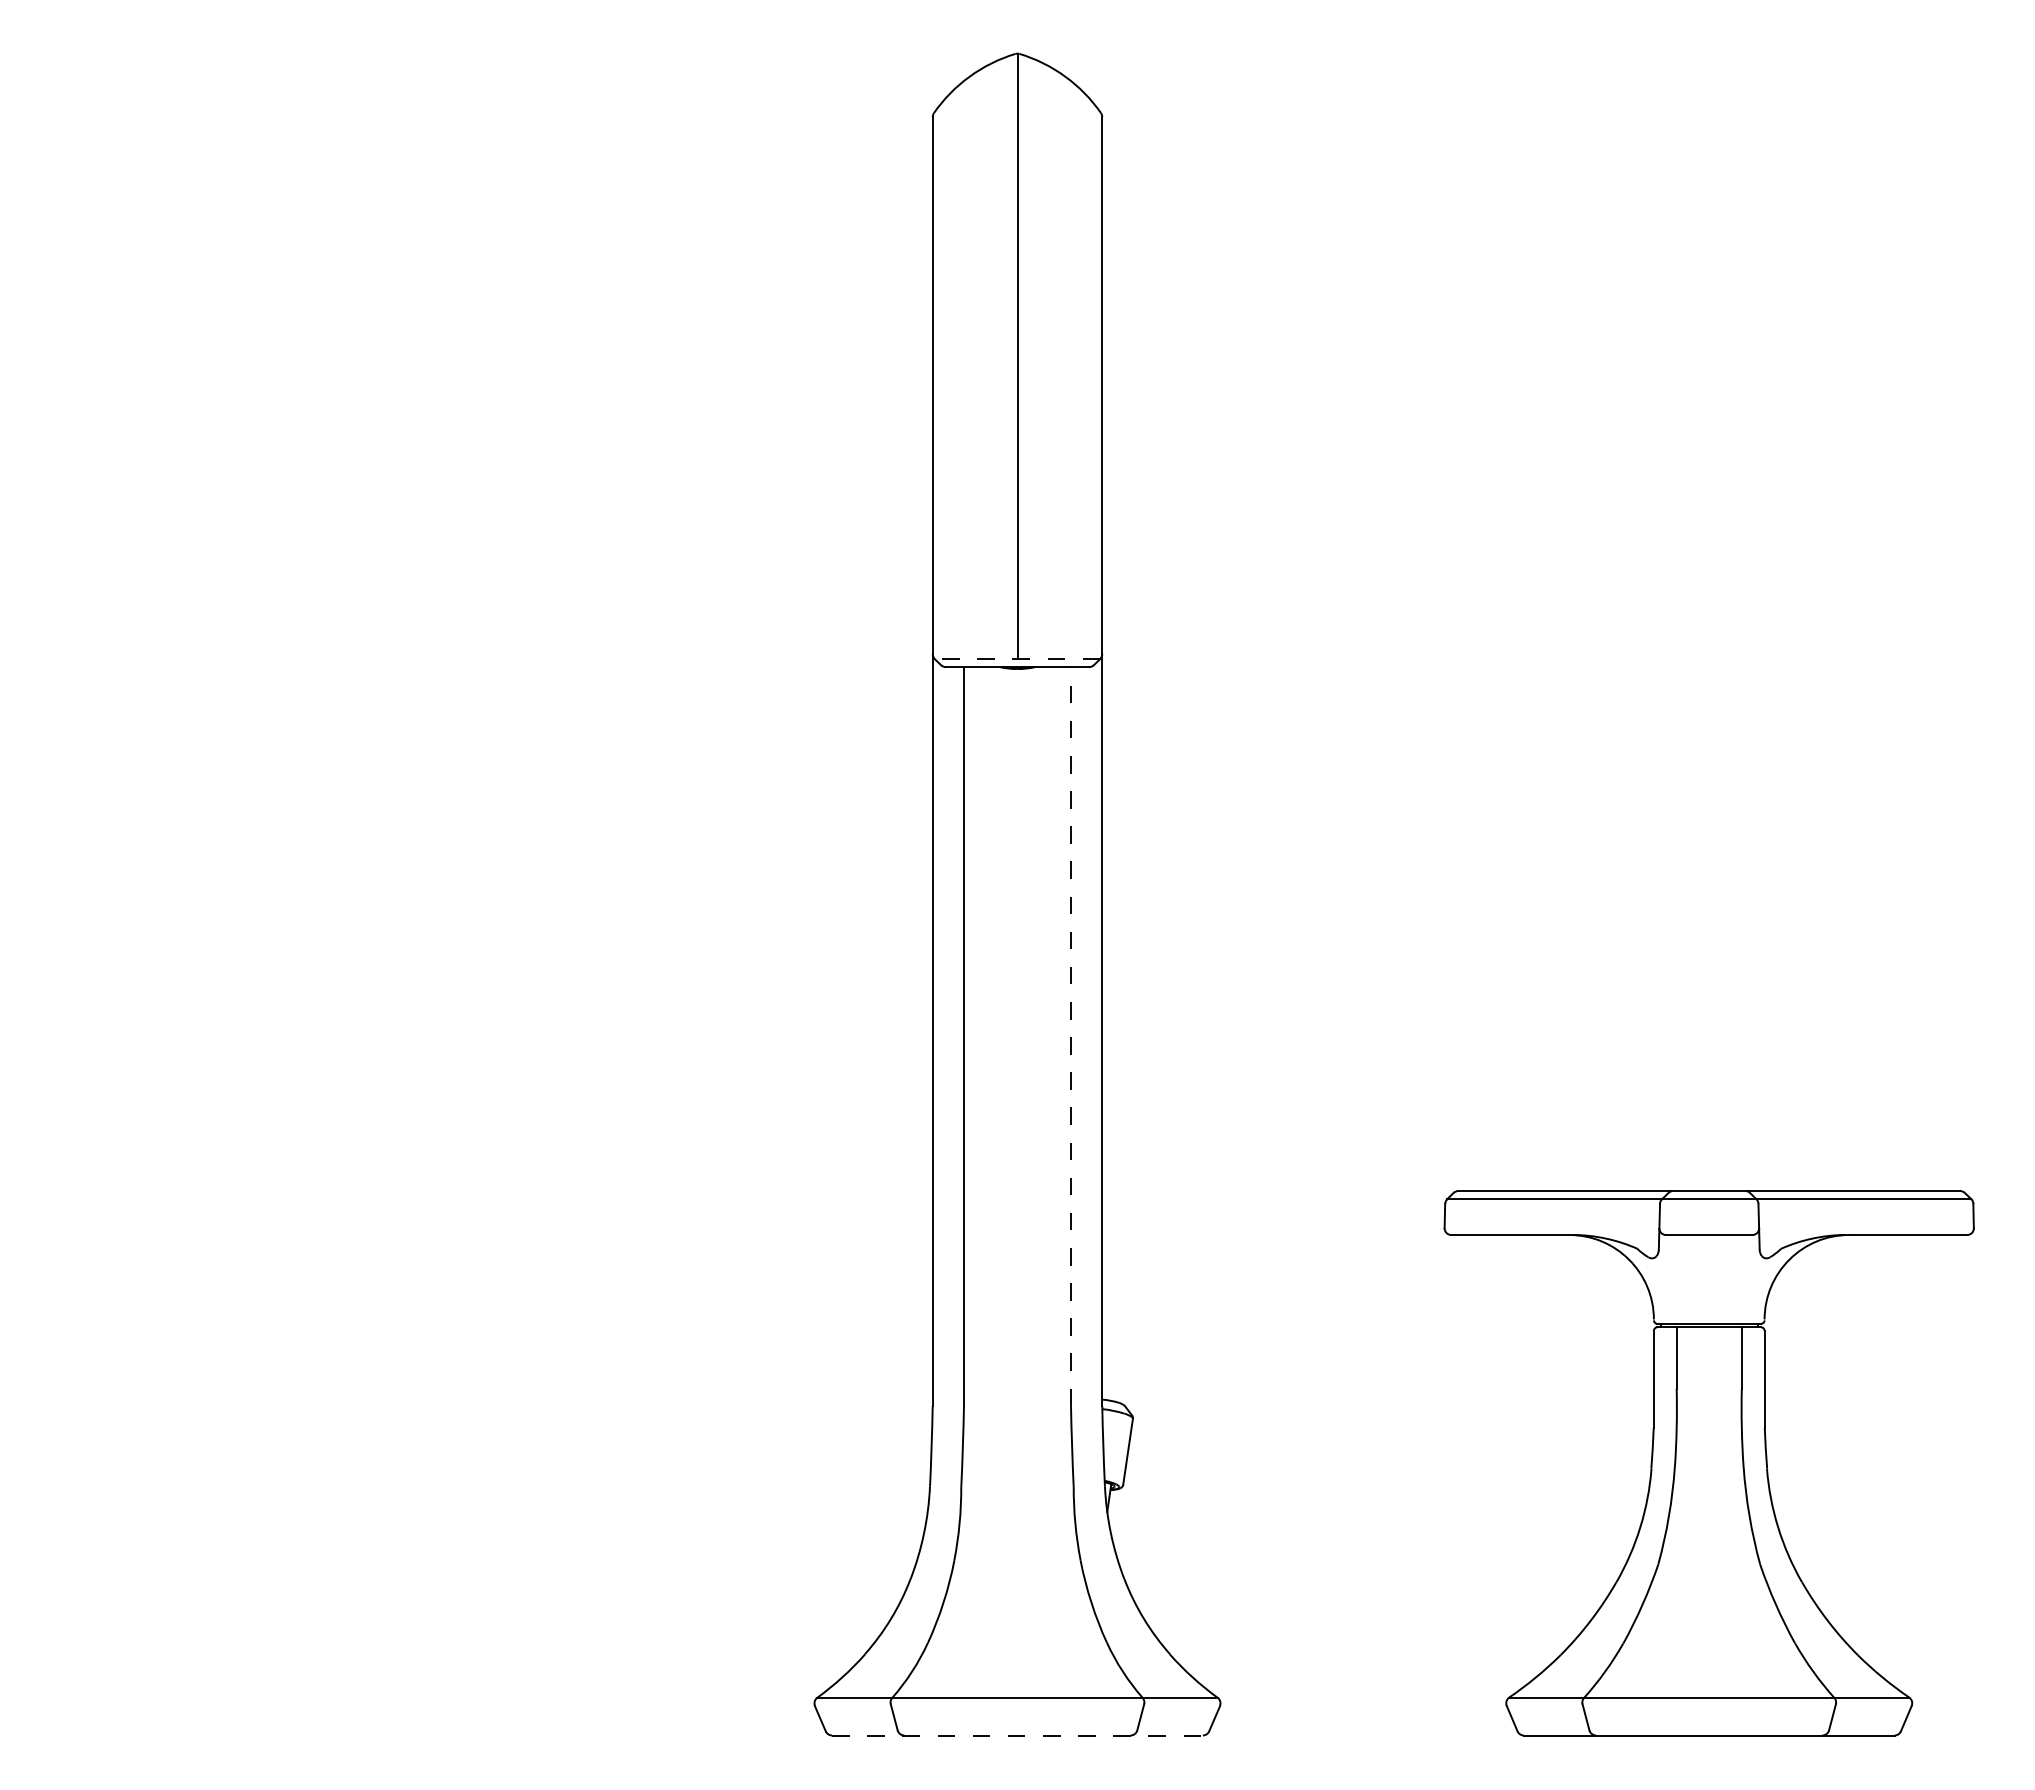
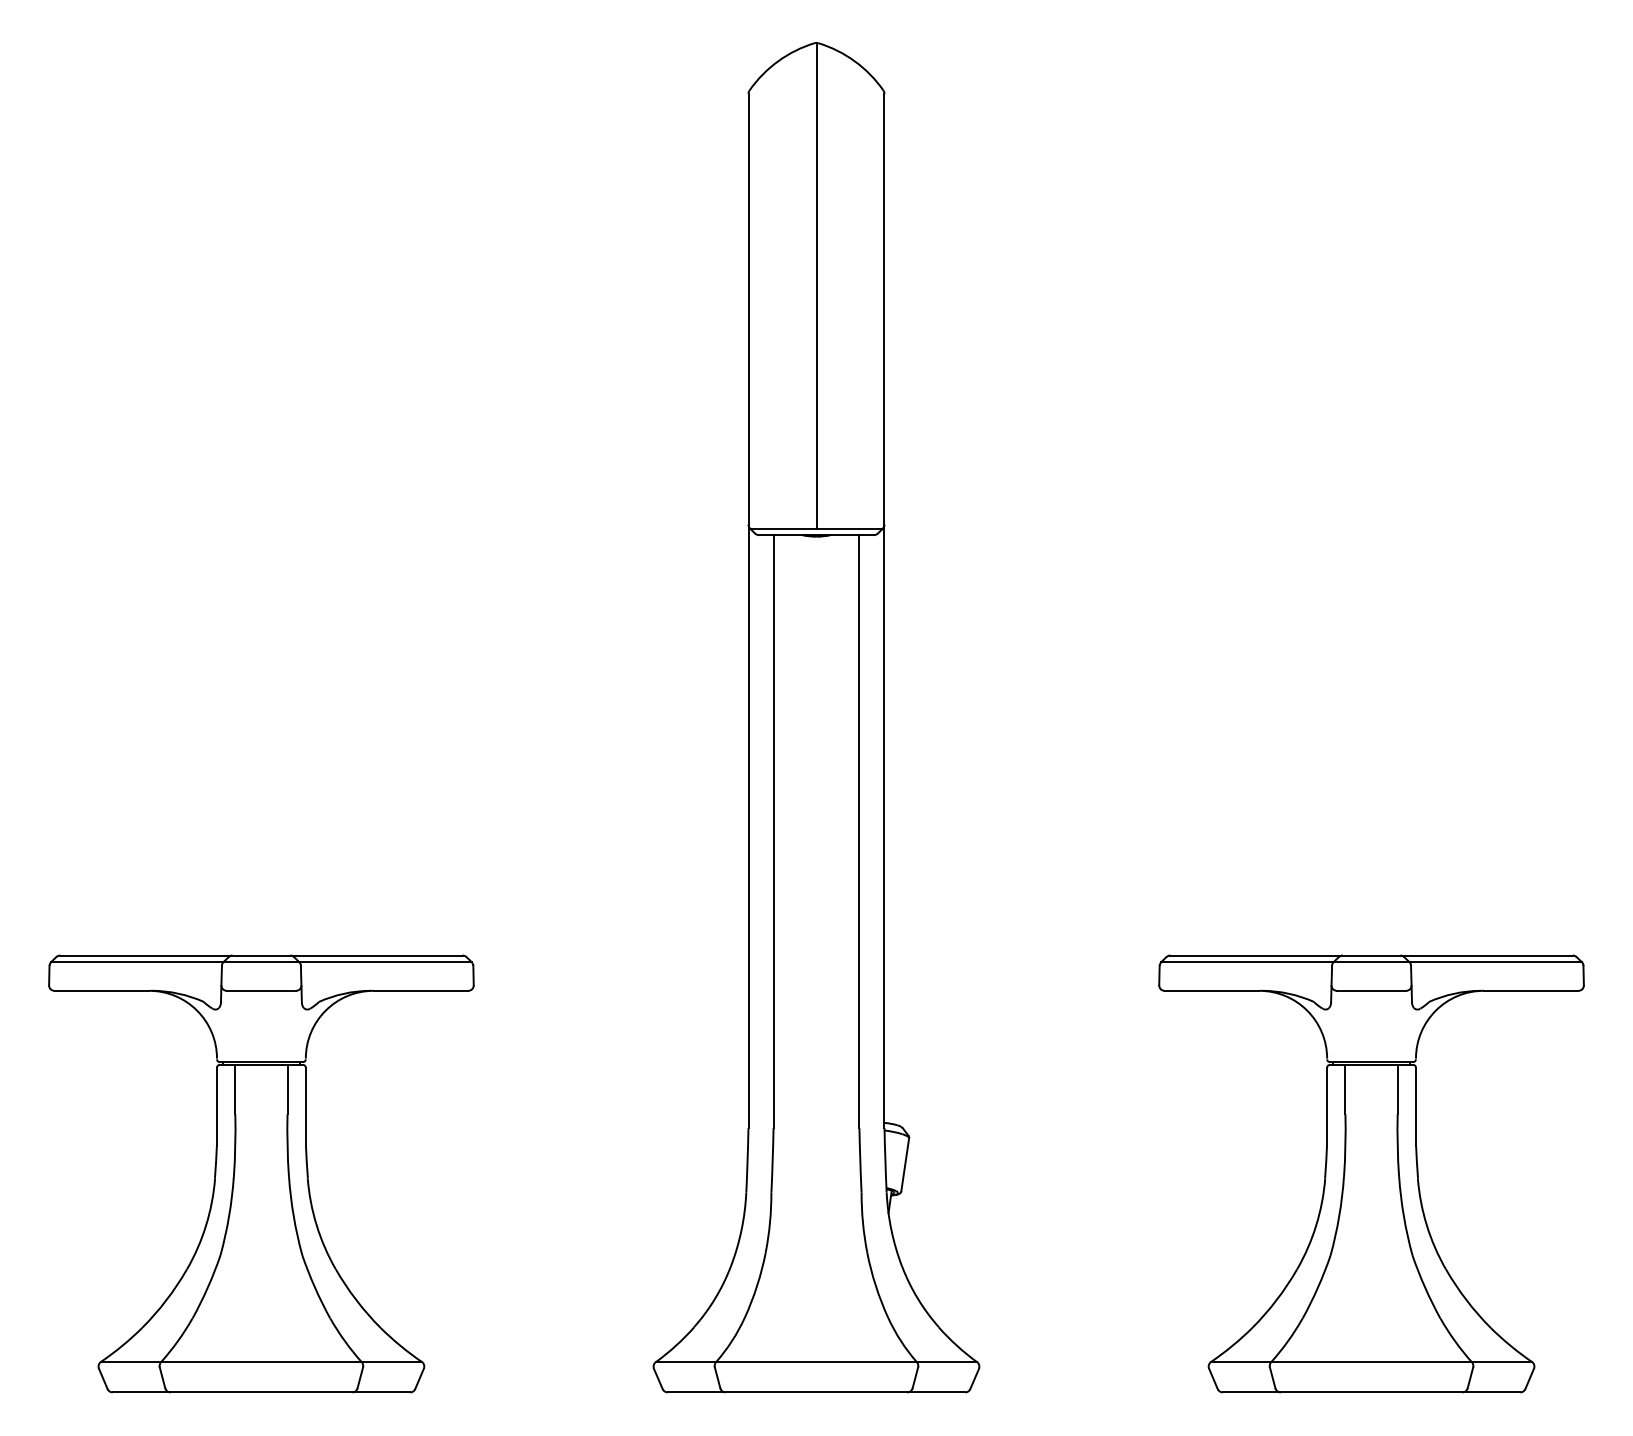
line: (1017, 659) -> (816, 529), dashed -> solid
line: (1070, 1036) -> (859, 831), dashed -> solid
part: (325, 1463) -> (261, 1174), added
line: (1017, 1735) -> (816, 1392), dashed -> solid

